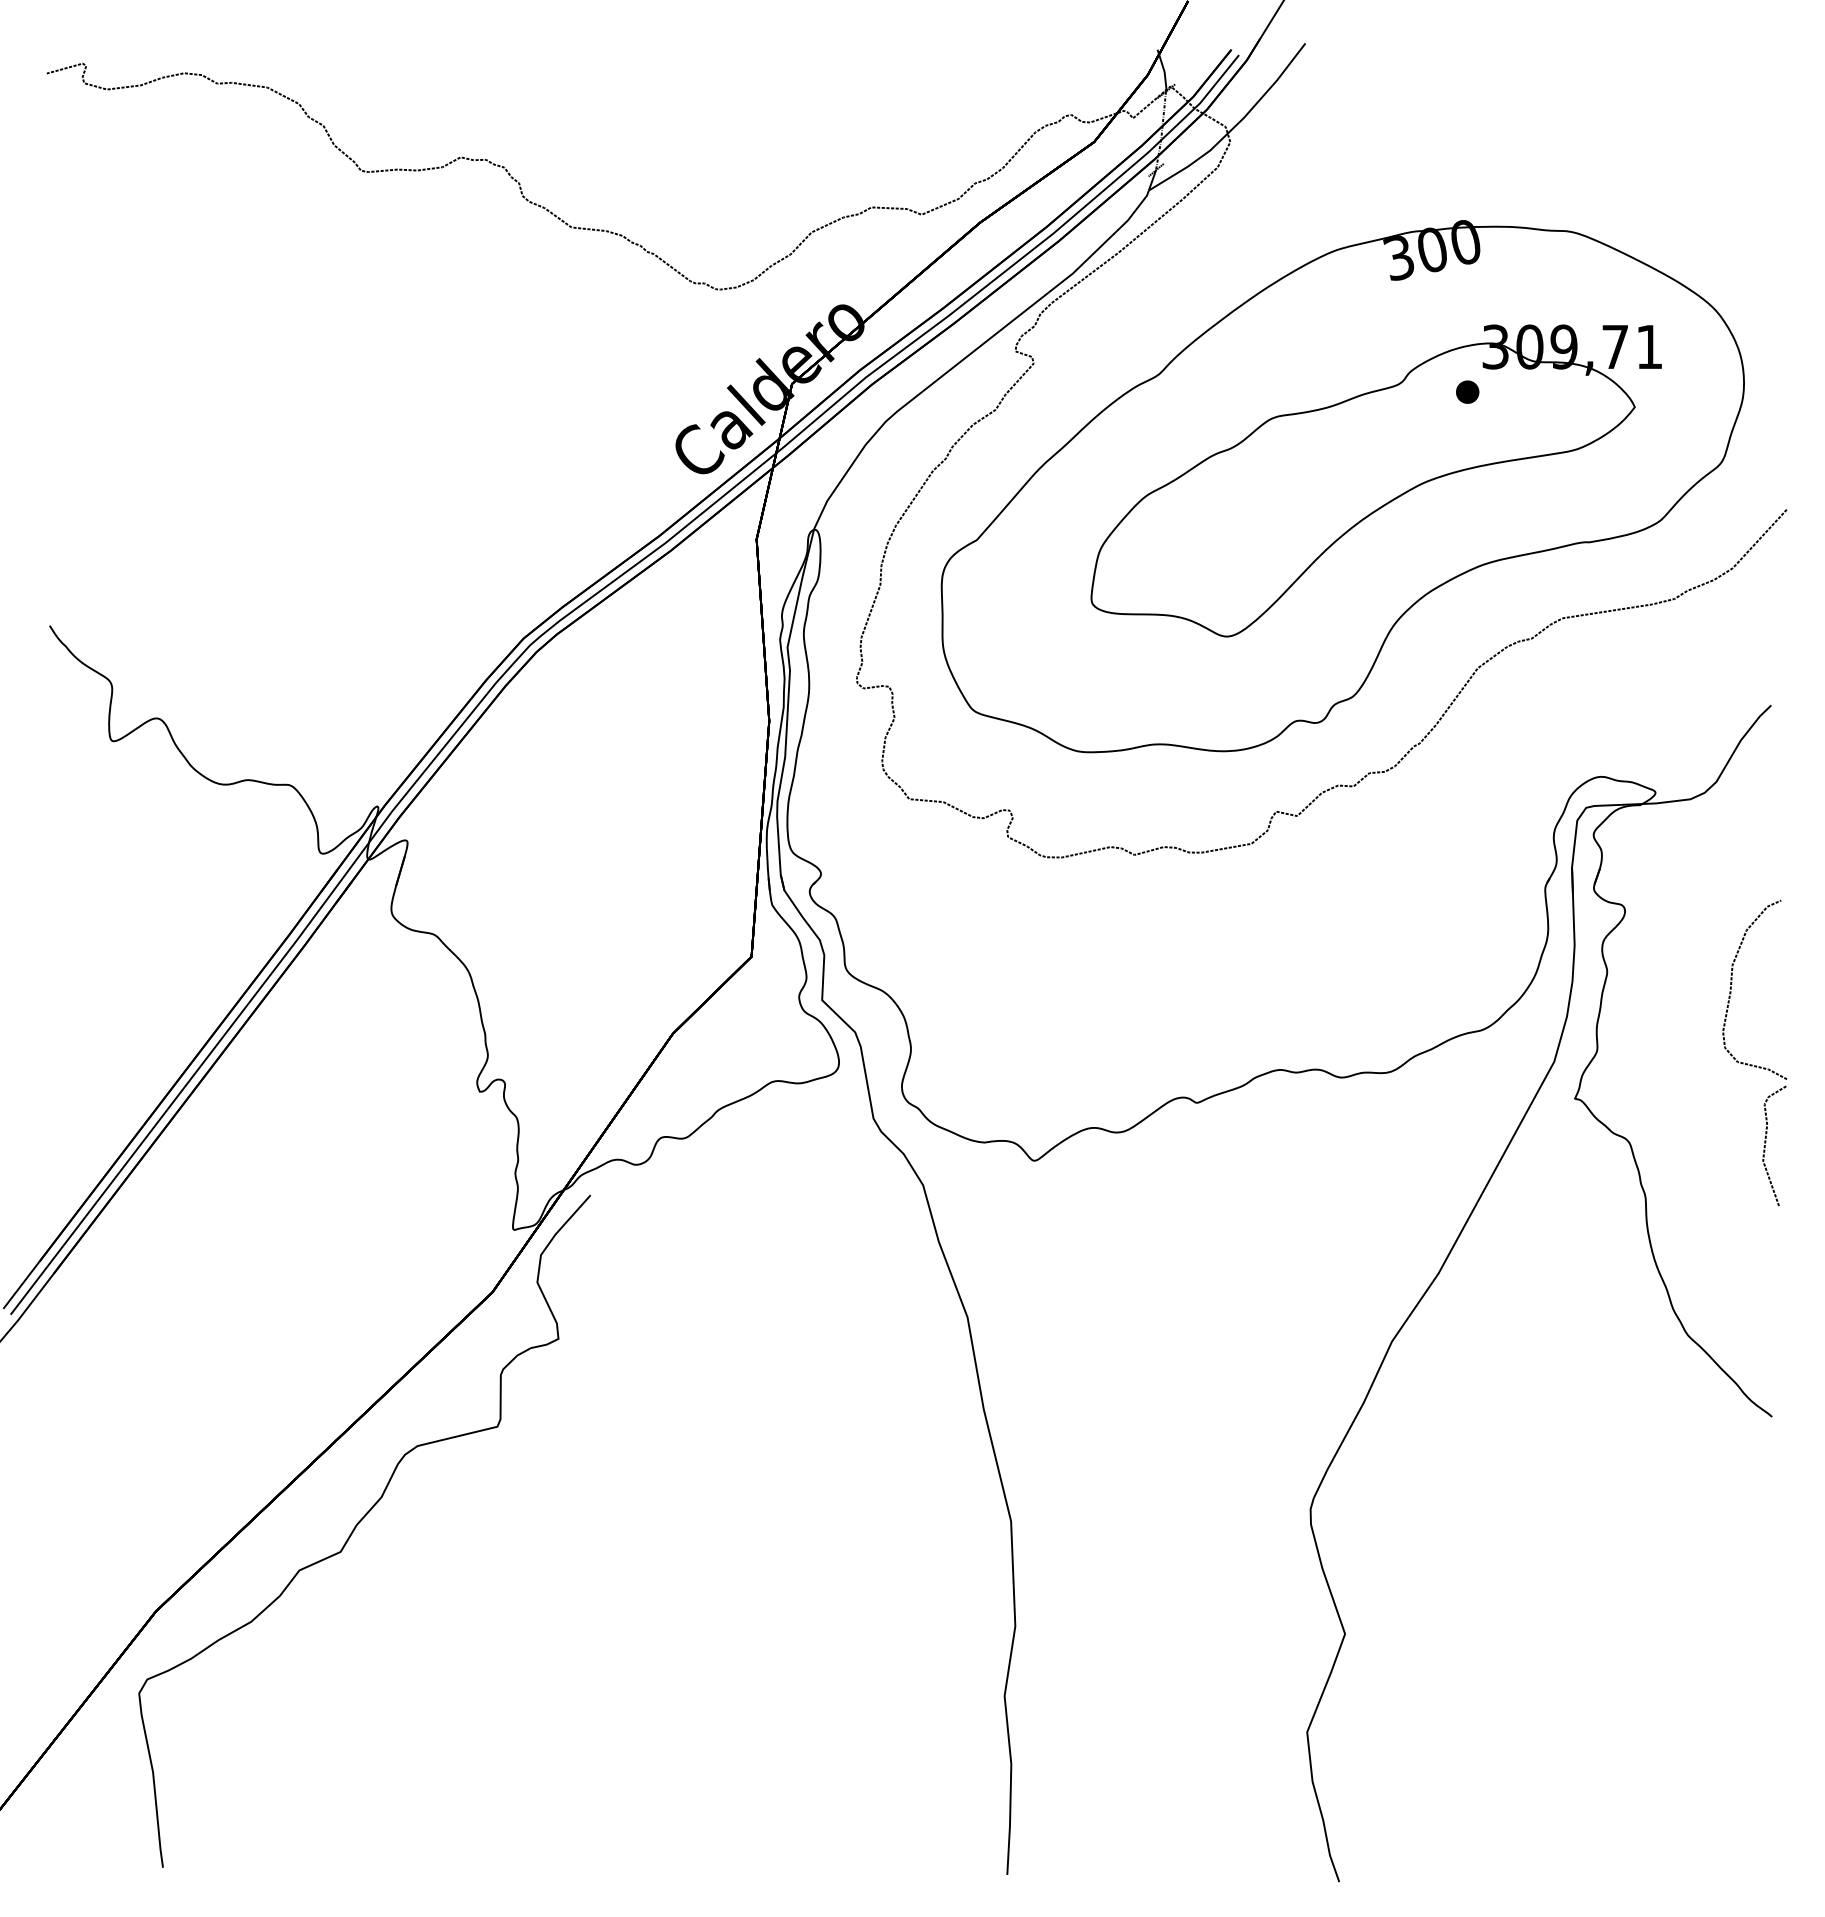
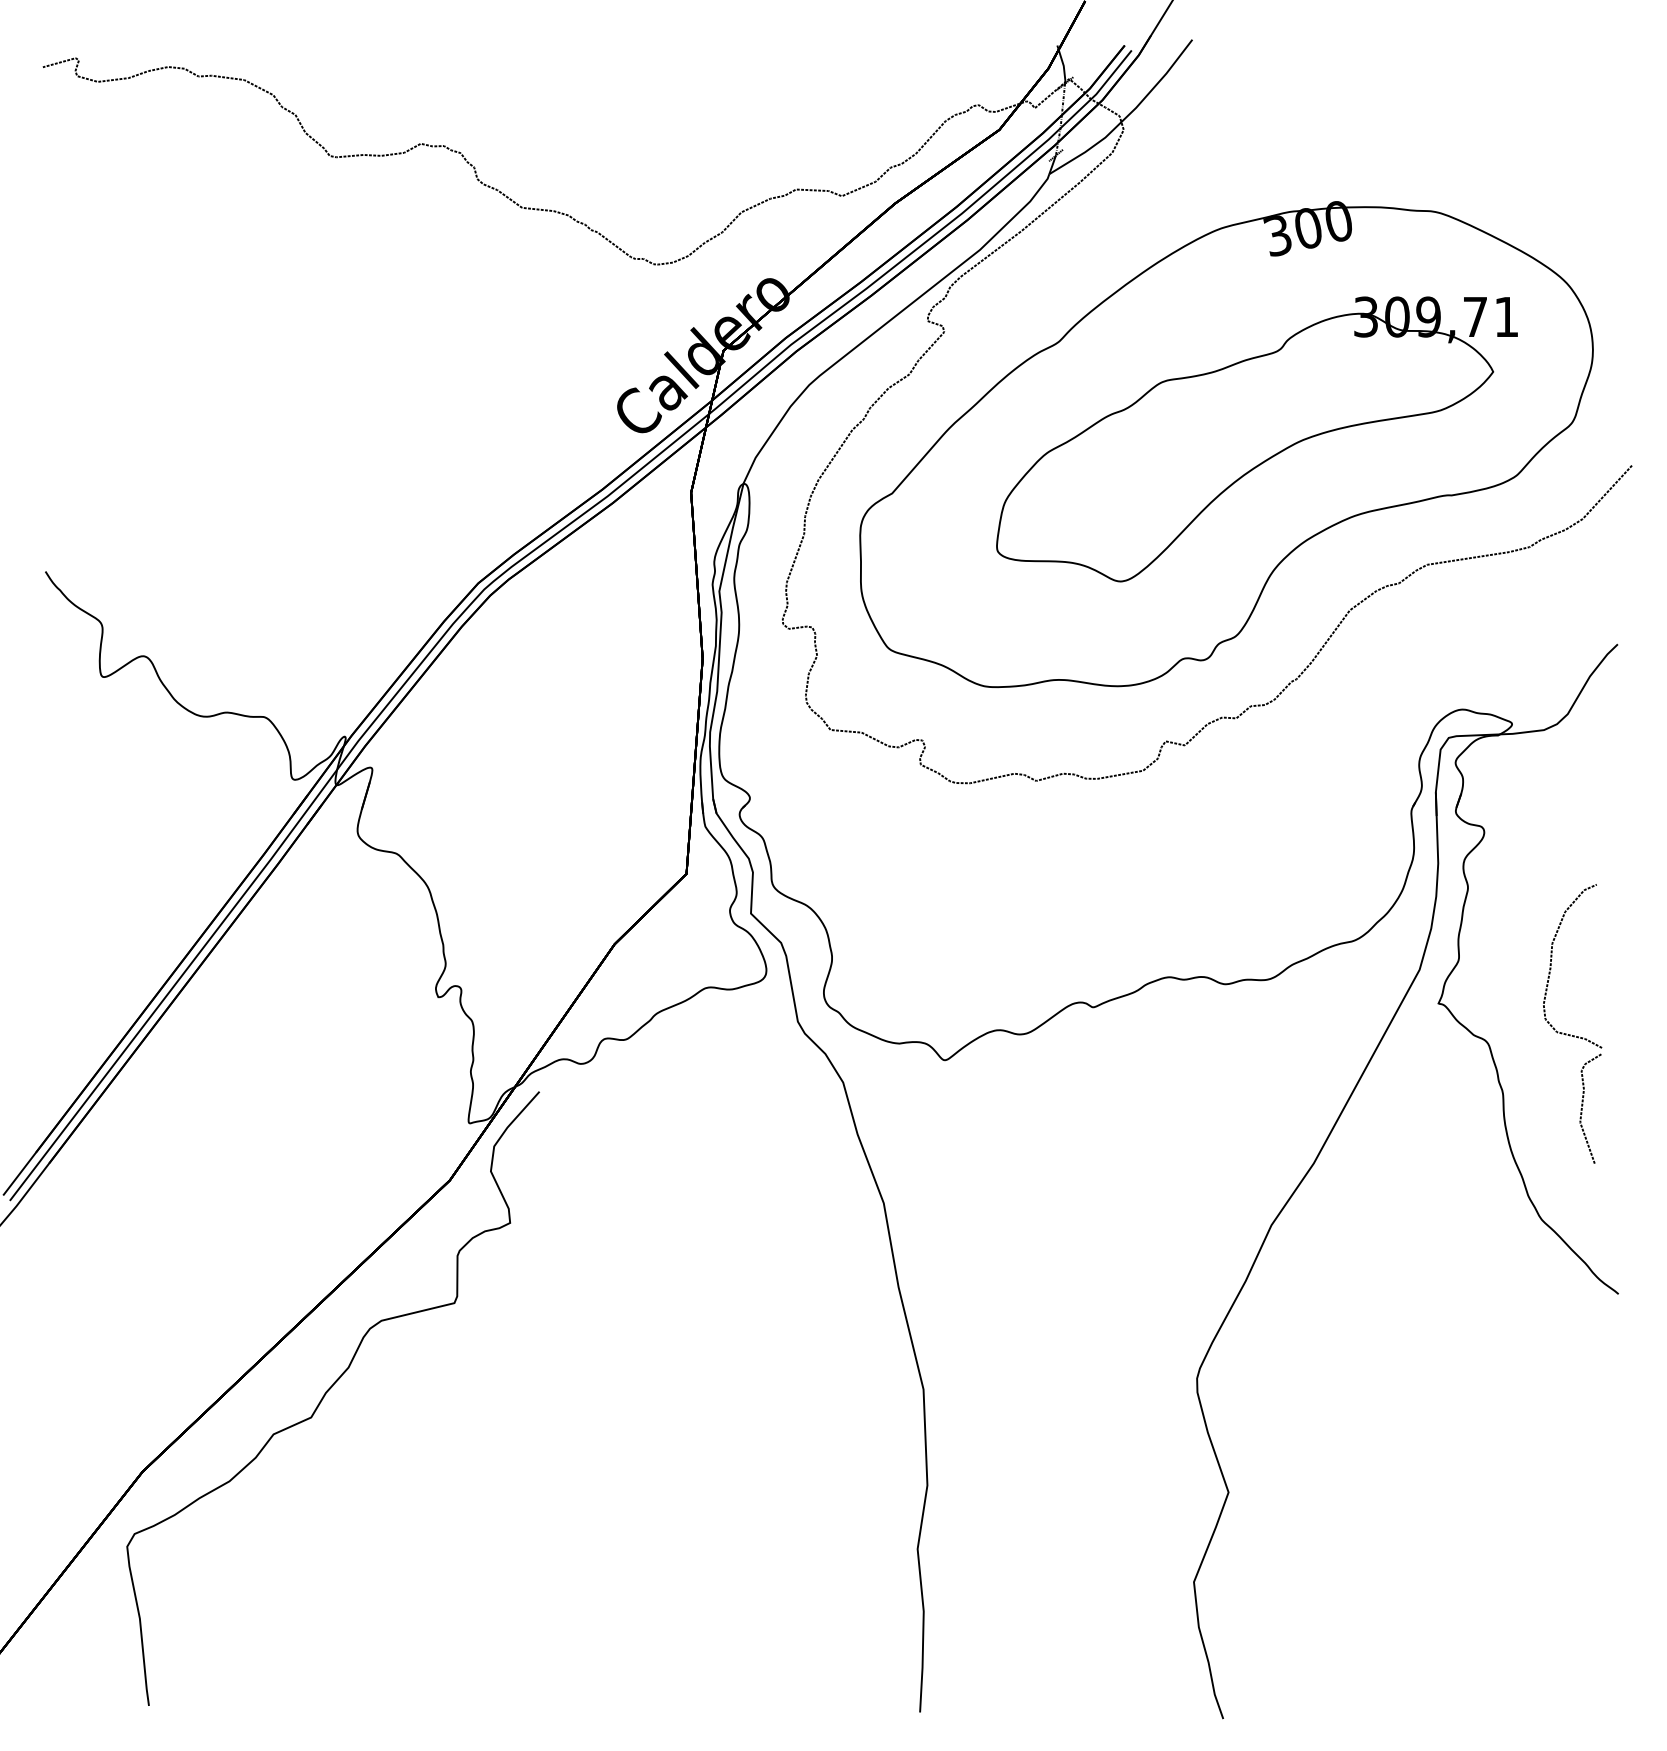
part: (1467, 391) -> (1340, 357), removed
part: (1752, 1064) -> (1570, 1034), moved

